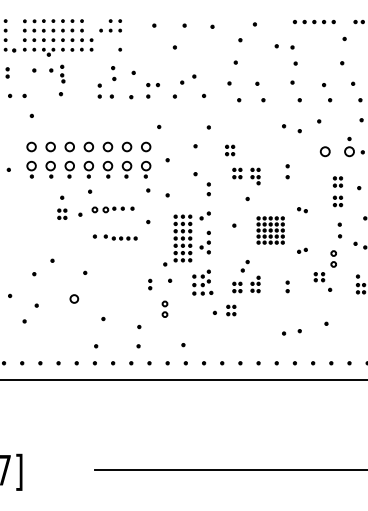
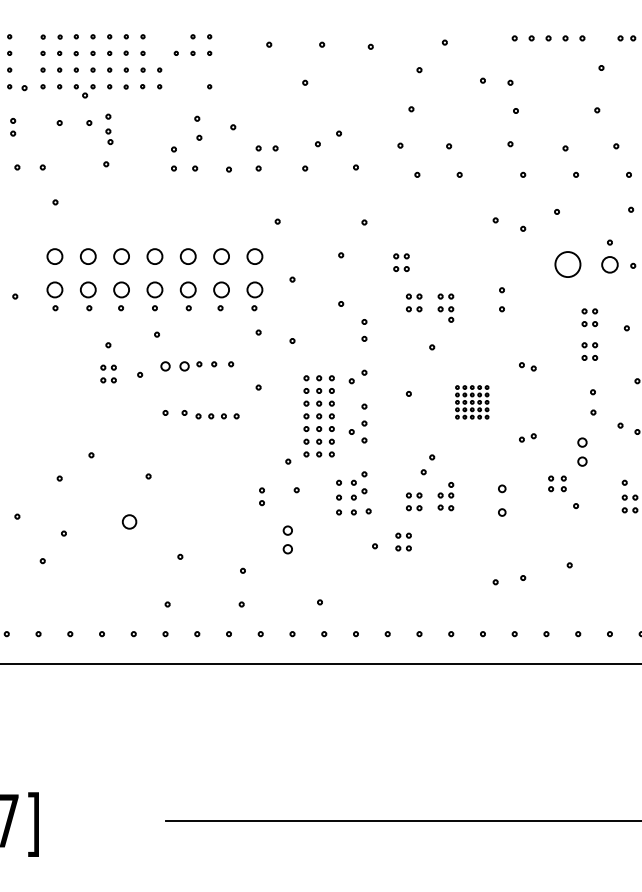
circle: (324, 151) -> (566, 264), size x1.6
part: (270, 230) -> (472, 402), size x0.7
part: (287, 286) -> (501, 500), size x1.6

